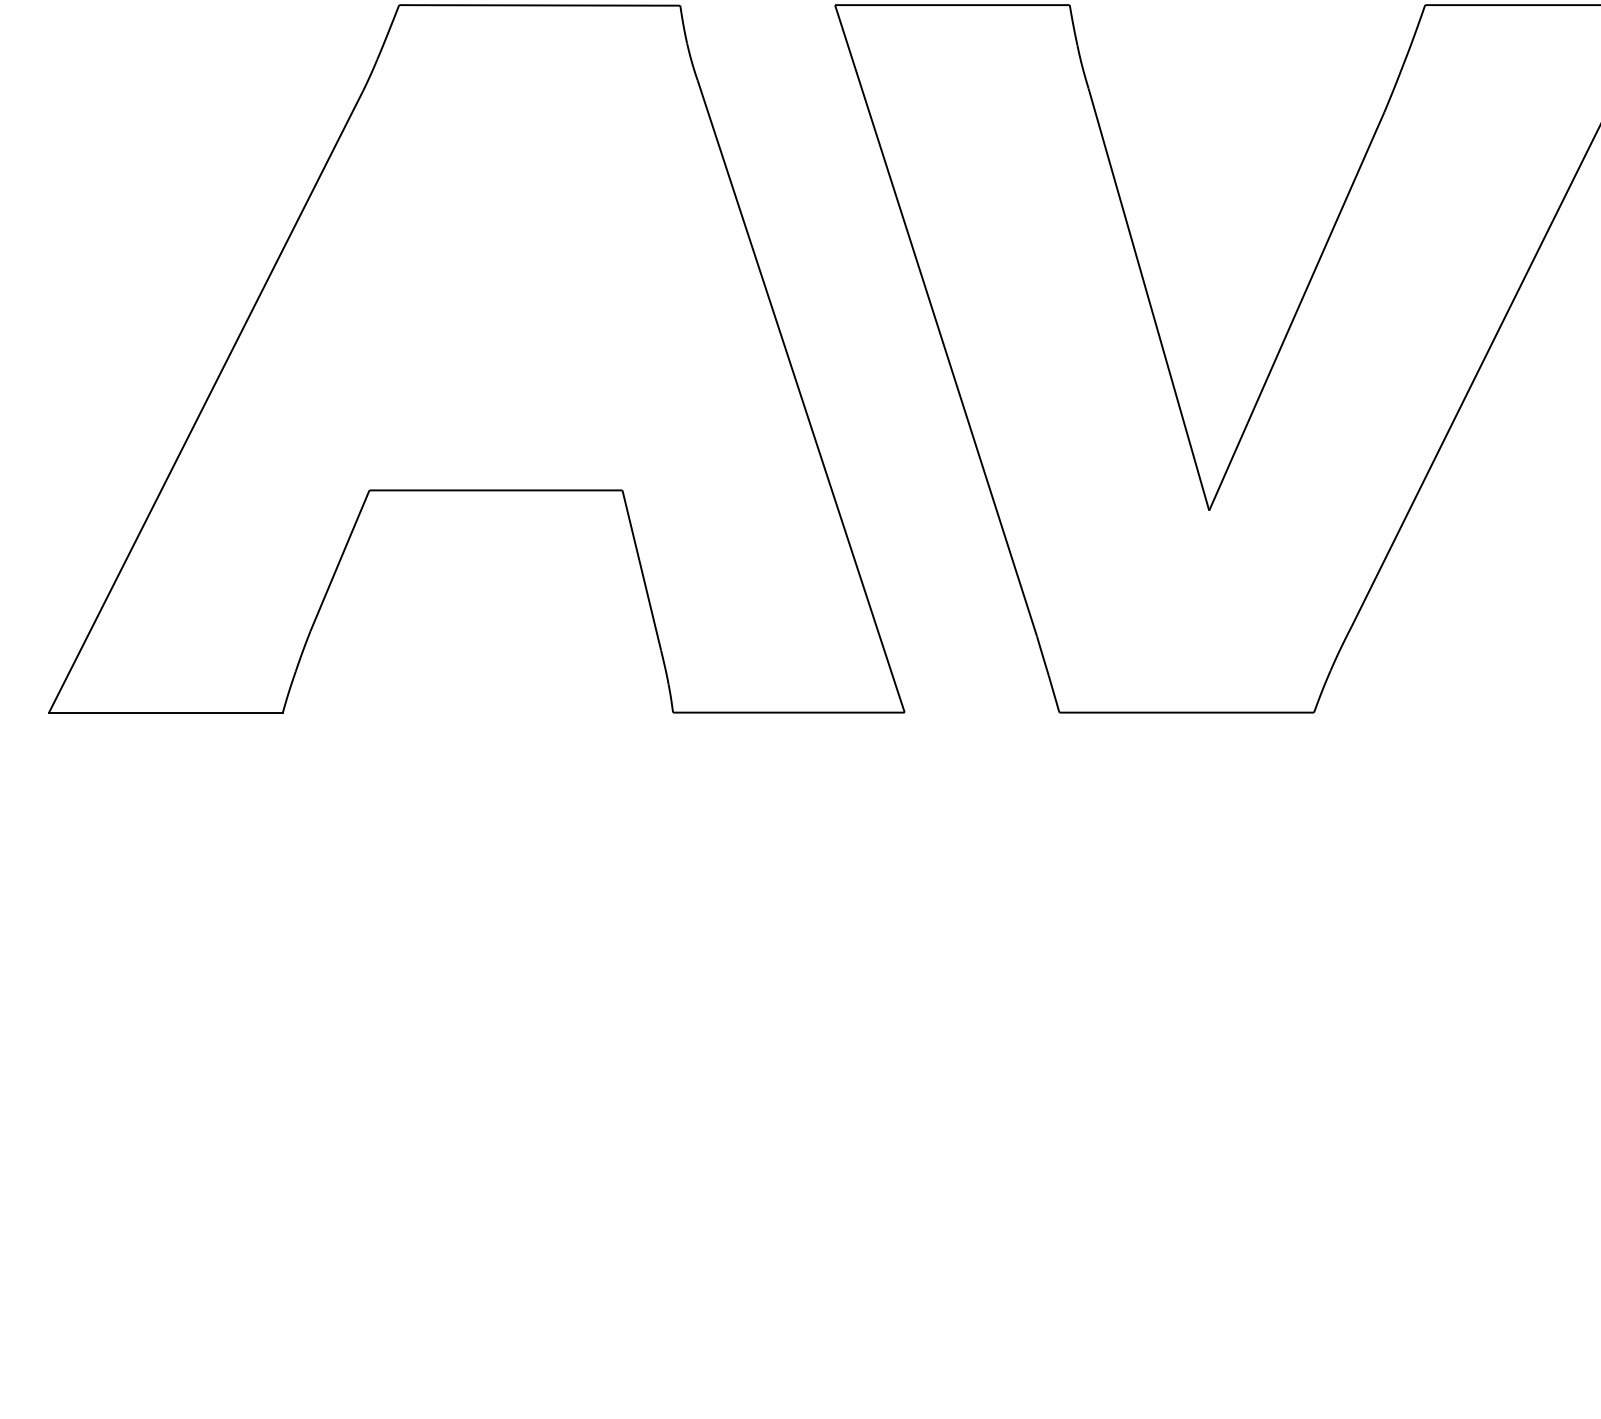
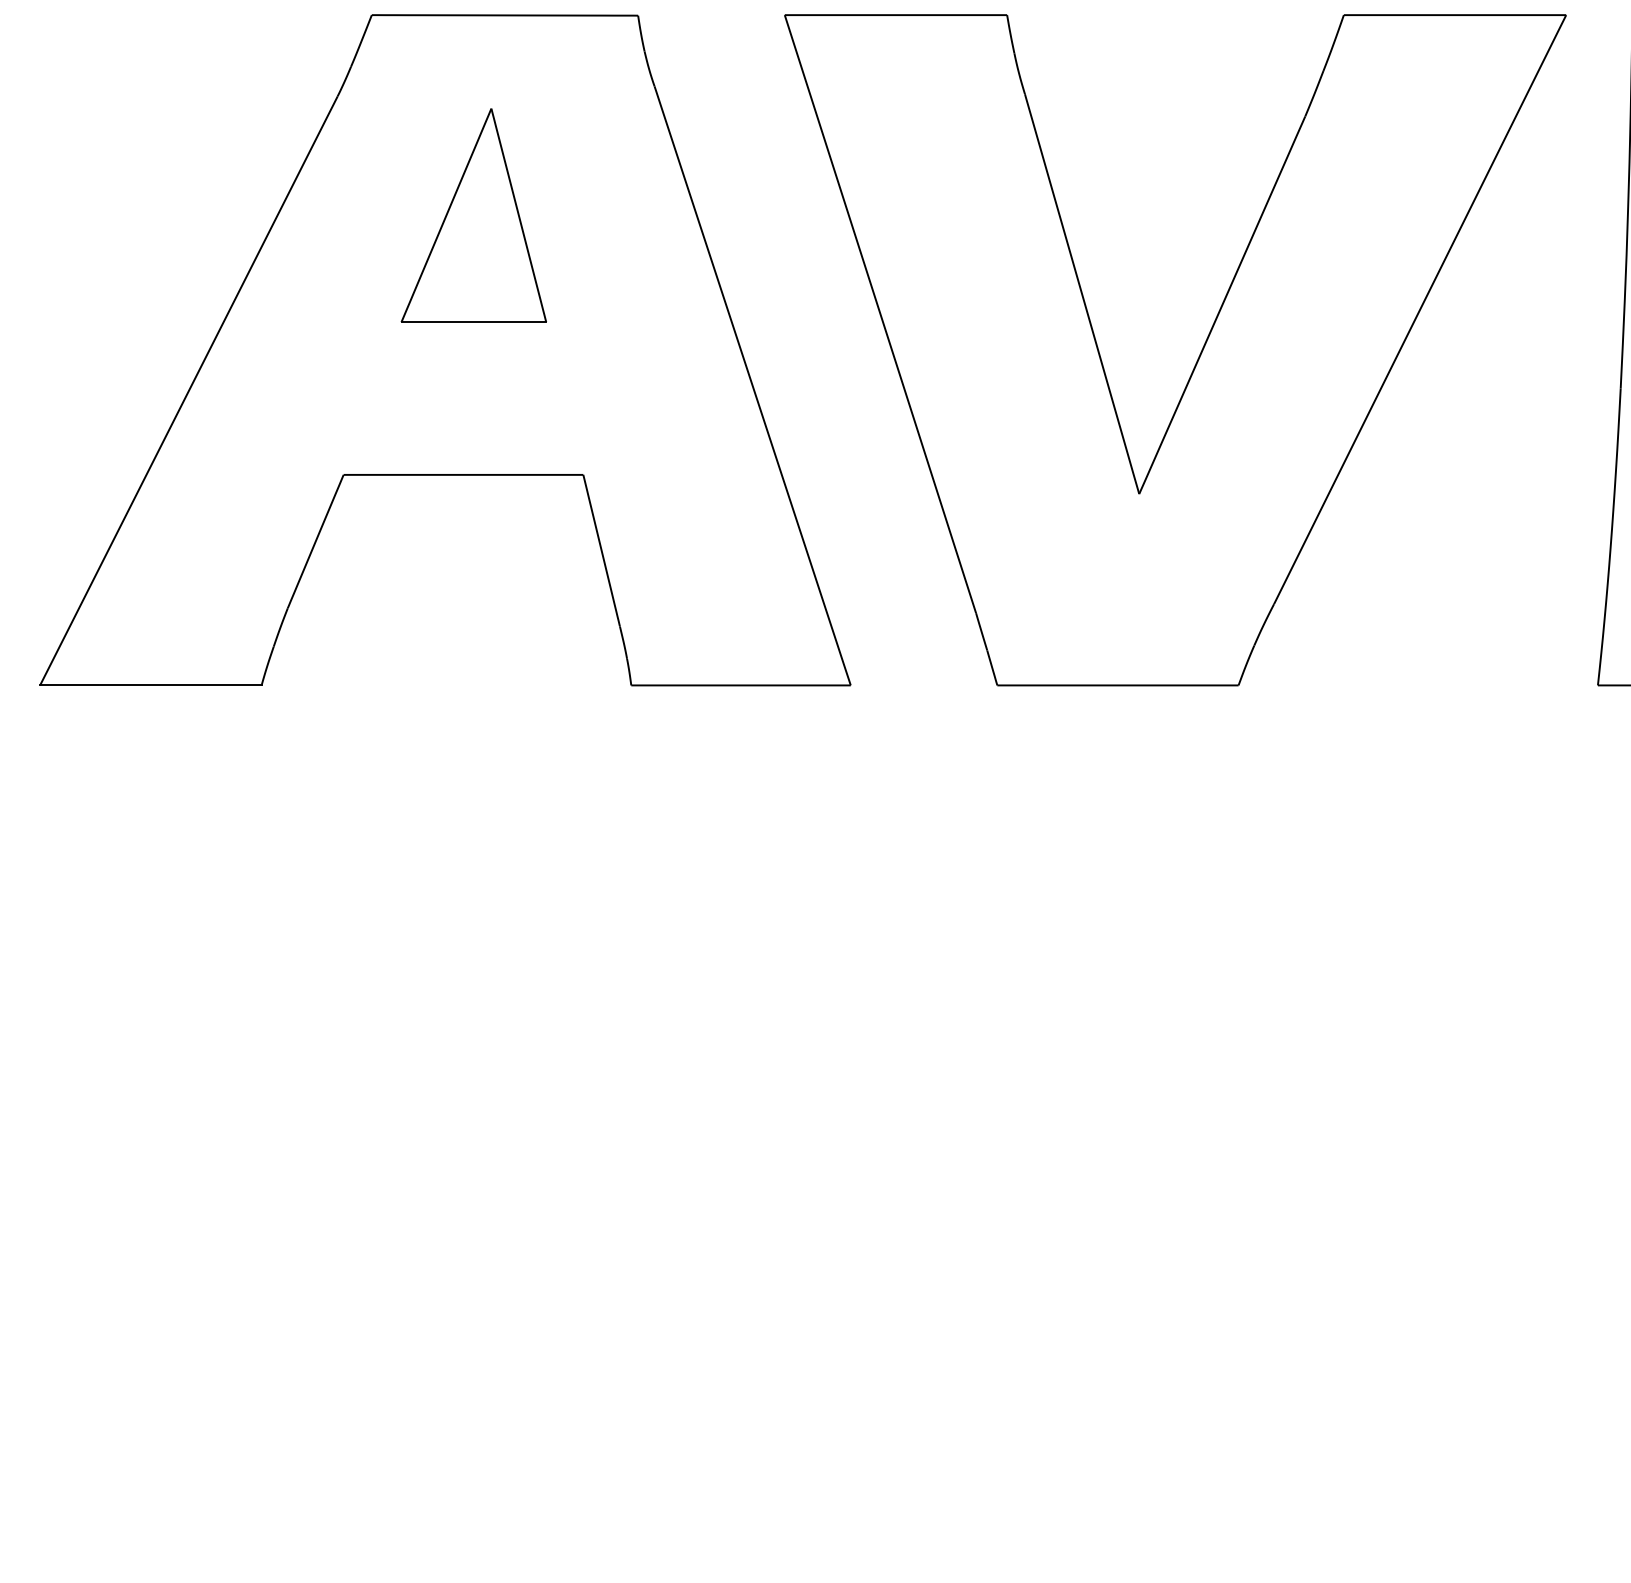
part: (506, 216) -> (473, 215), added

